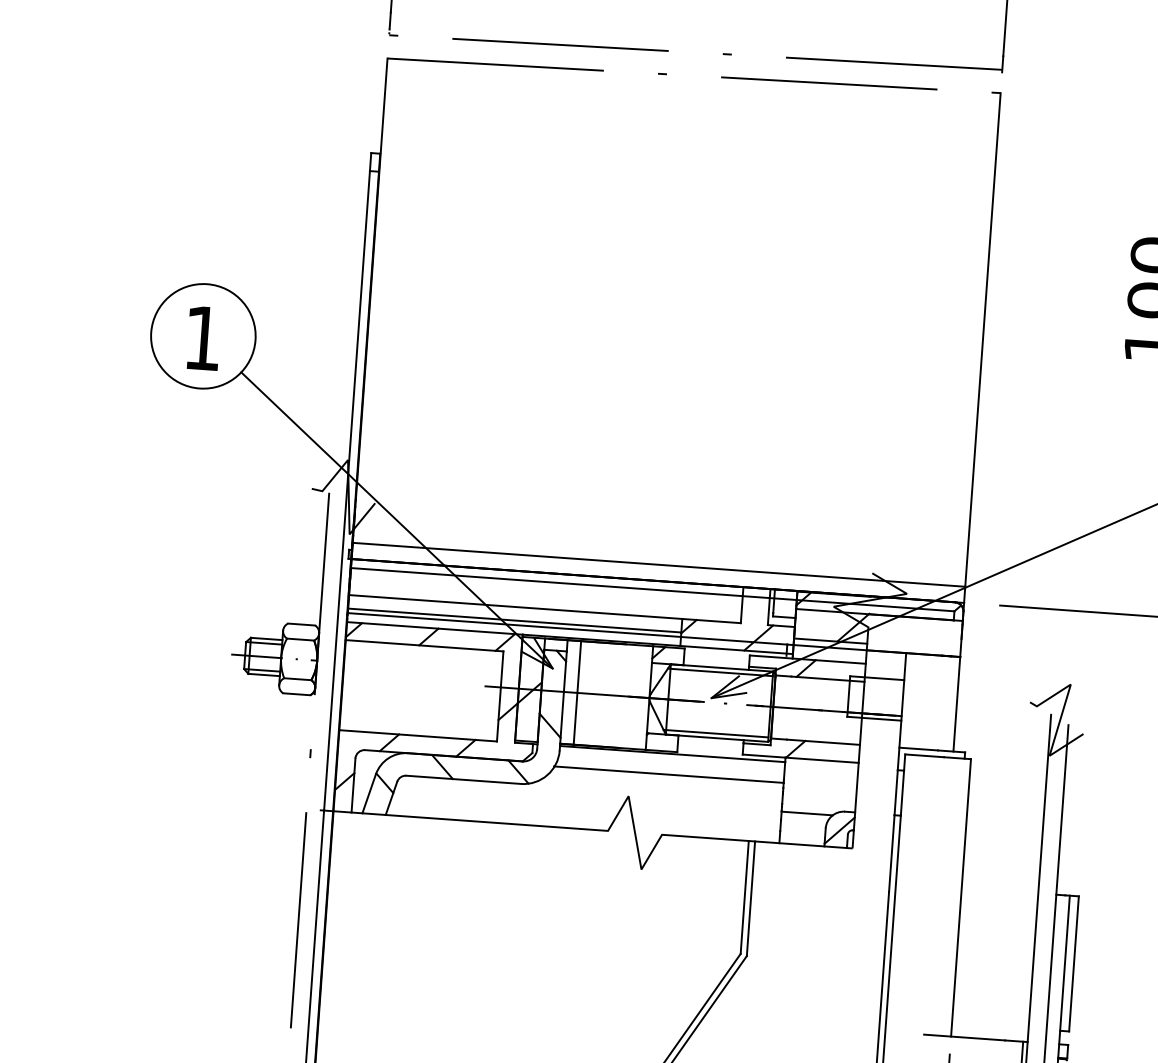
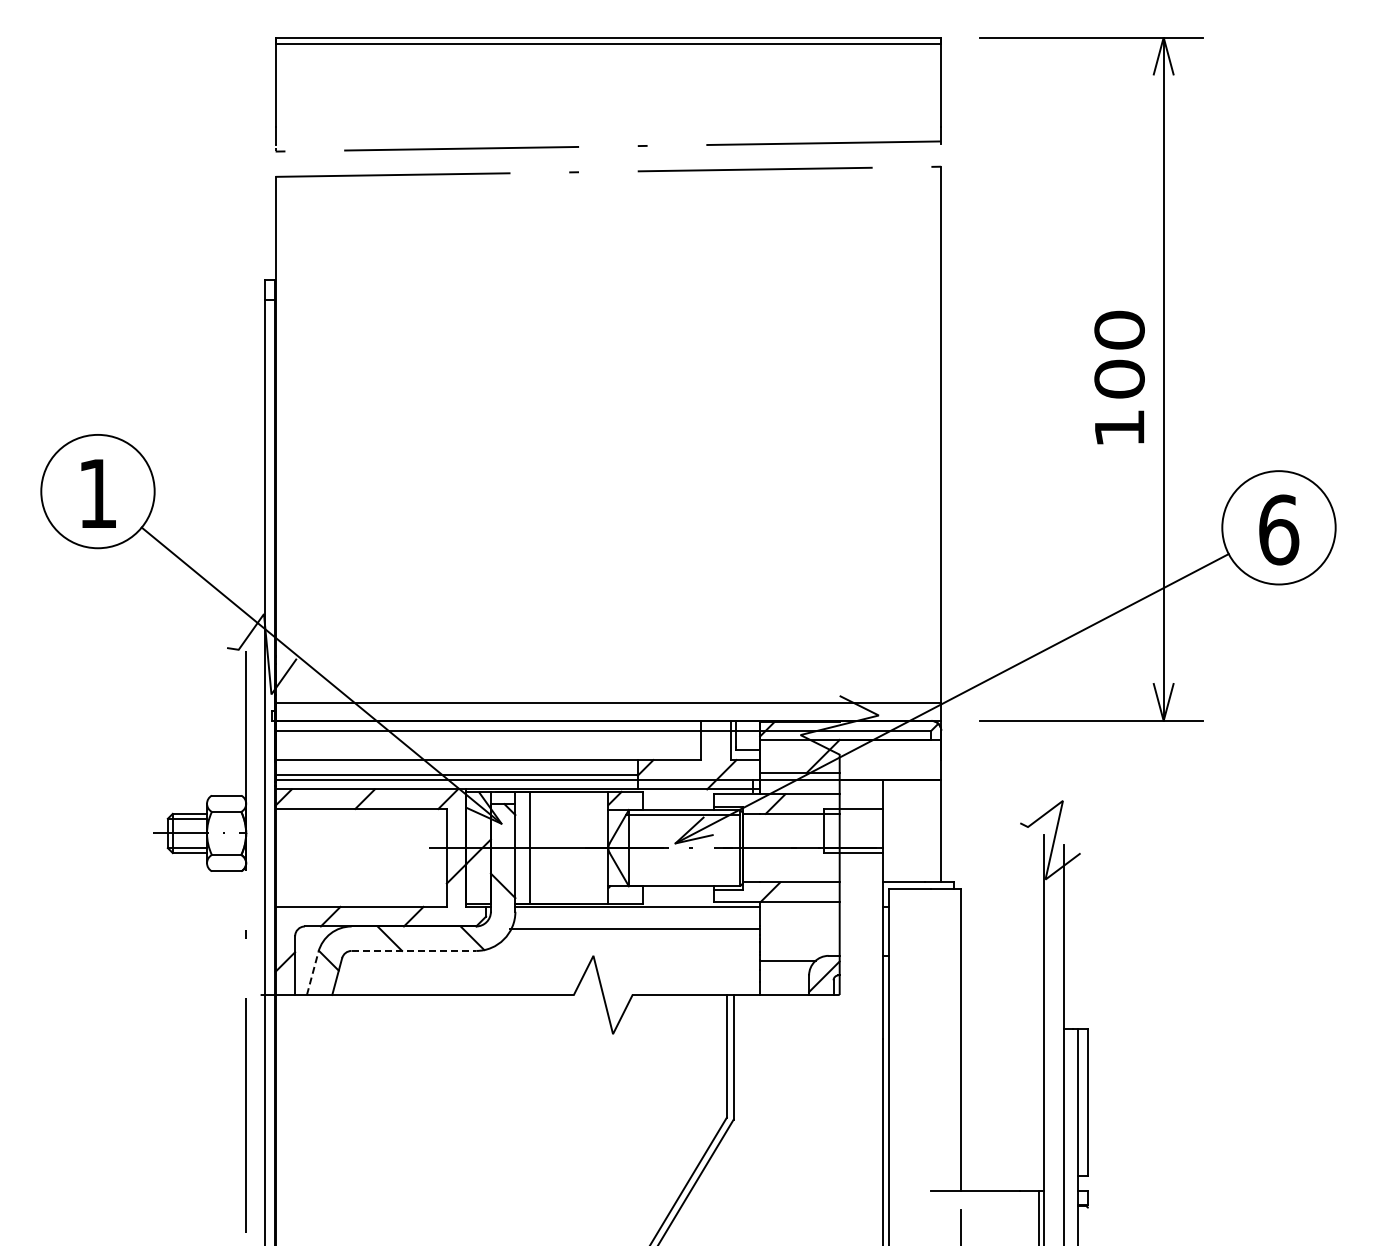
line: (716, 733) -> (683, 881), removed
line: (464, 779) -> (414, 950), solid -> dashed
line: (369, 792) -> (312, 972), solid -> dashed

